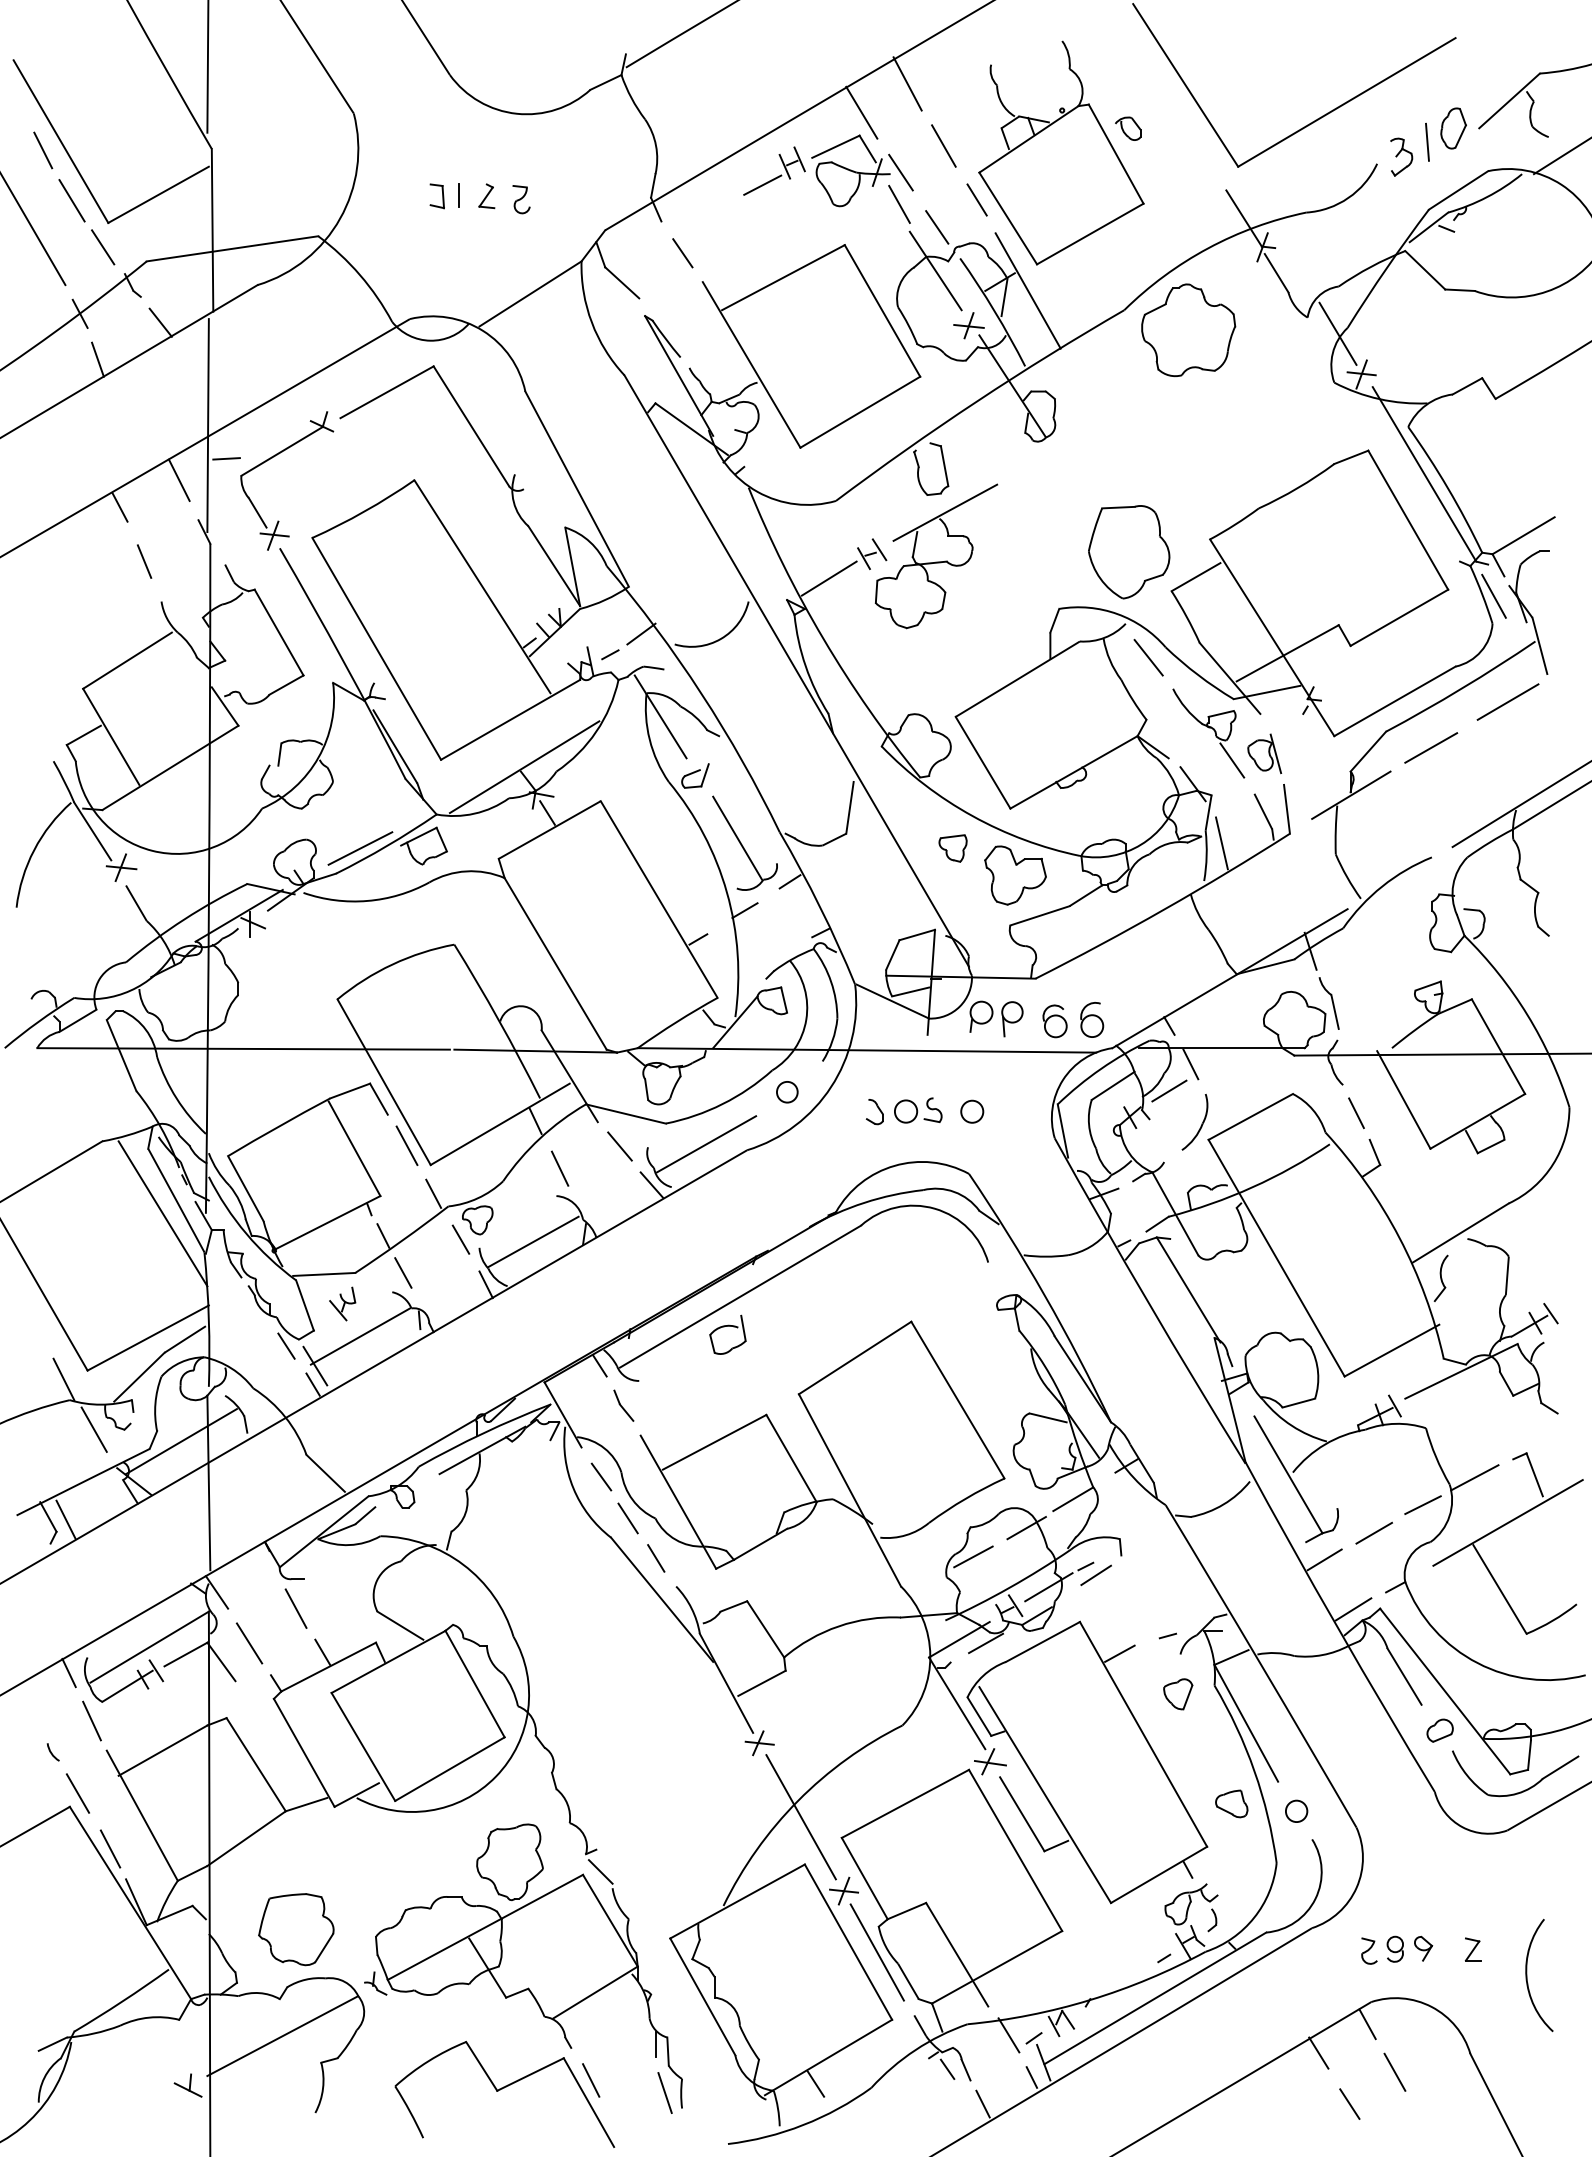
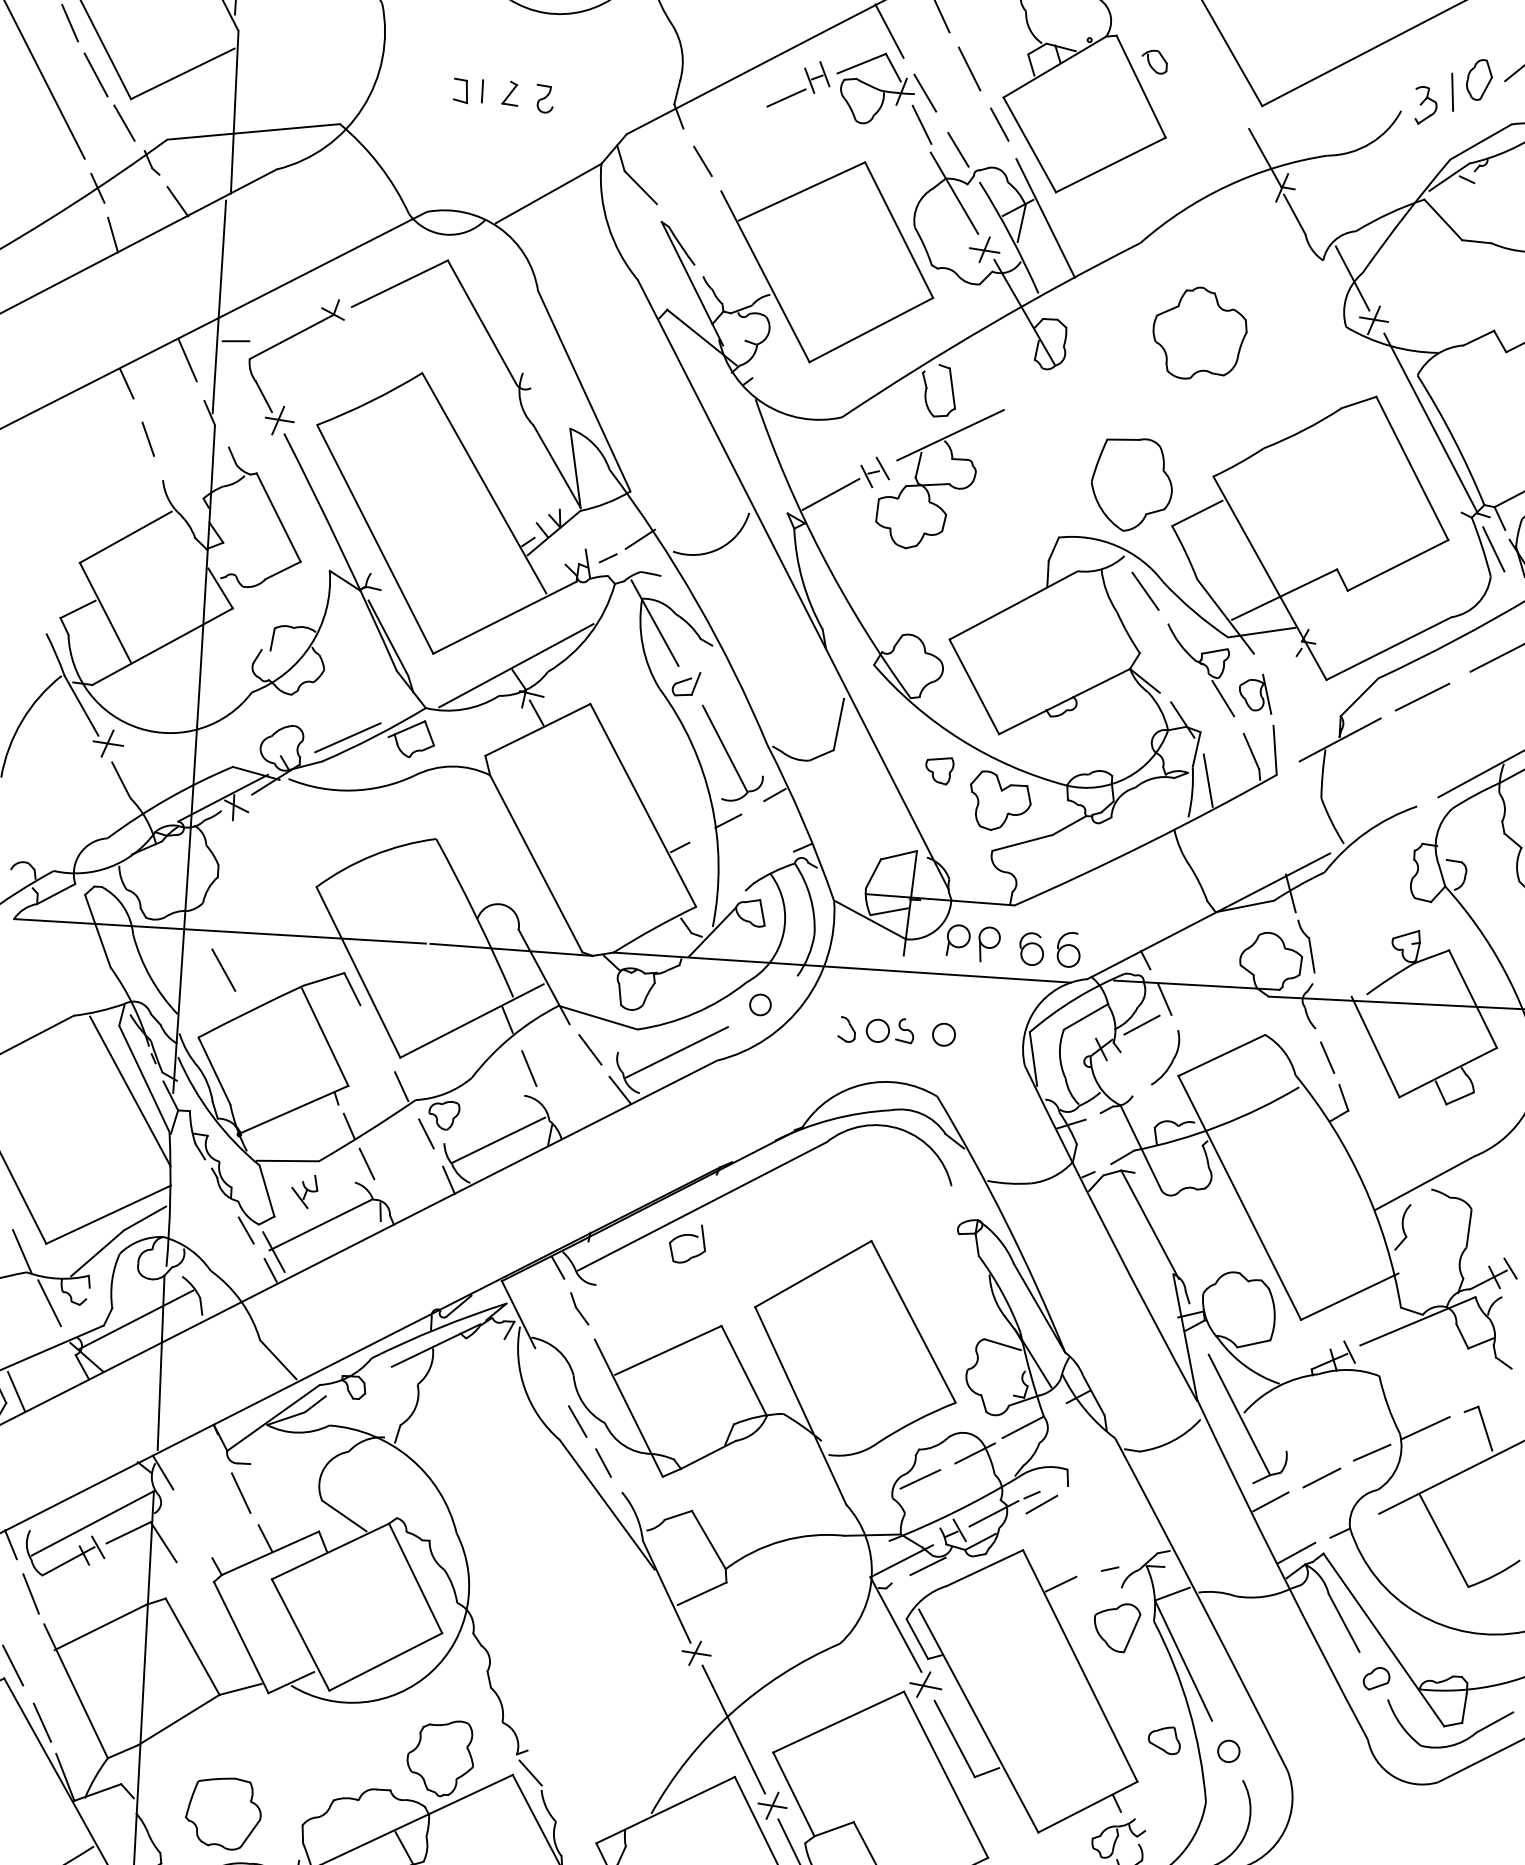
part: (1188, 330) -> (1199, 333), moved
line: (406, 1145) -> (377, 1036), removed
line: (601, 1476) -> (553, 1378), removed
line: (249, 1643) -> (223, 970), moved
part: (1178, 1694) -> (1117, 1628), size x1.6

